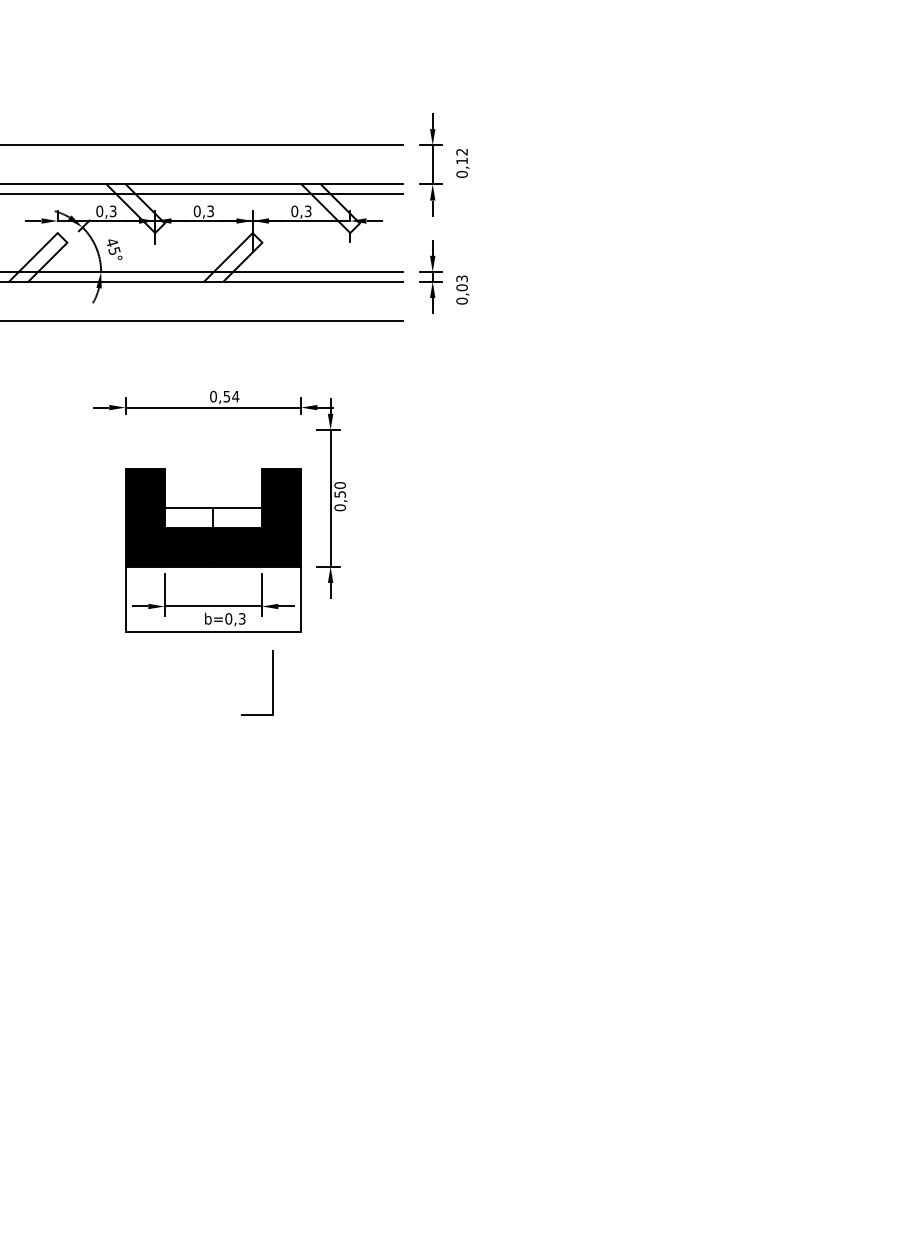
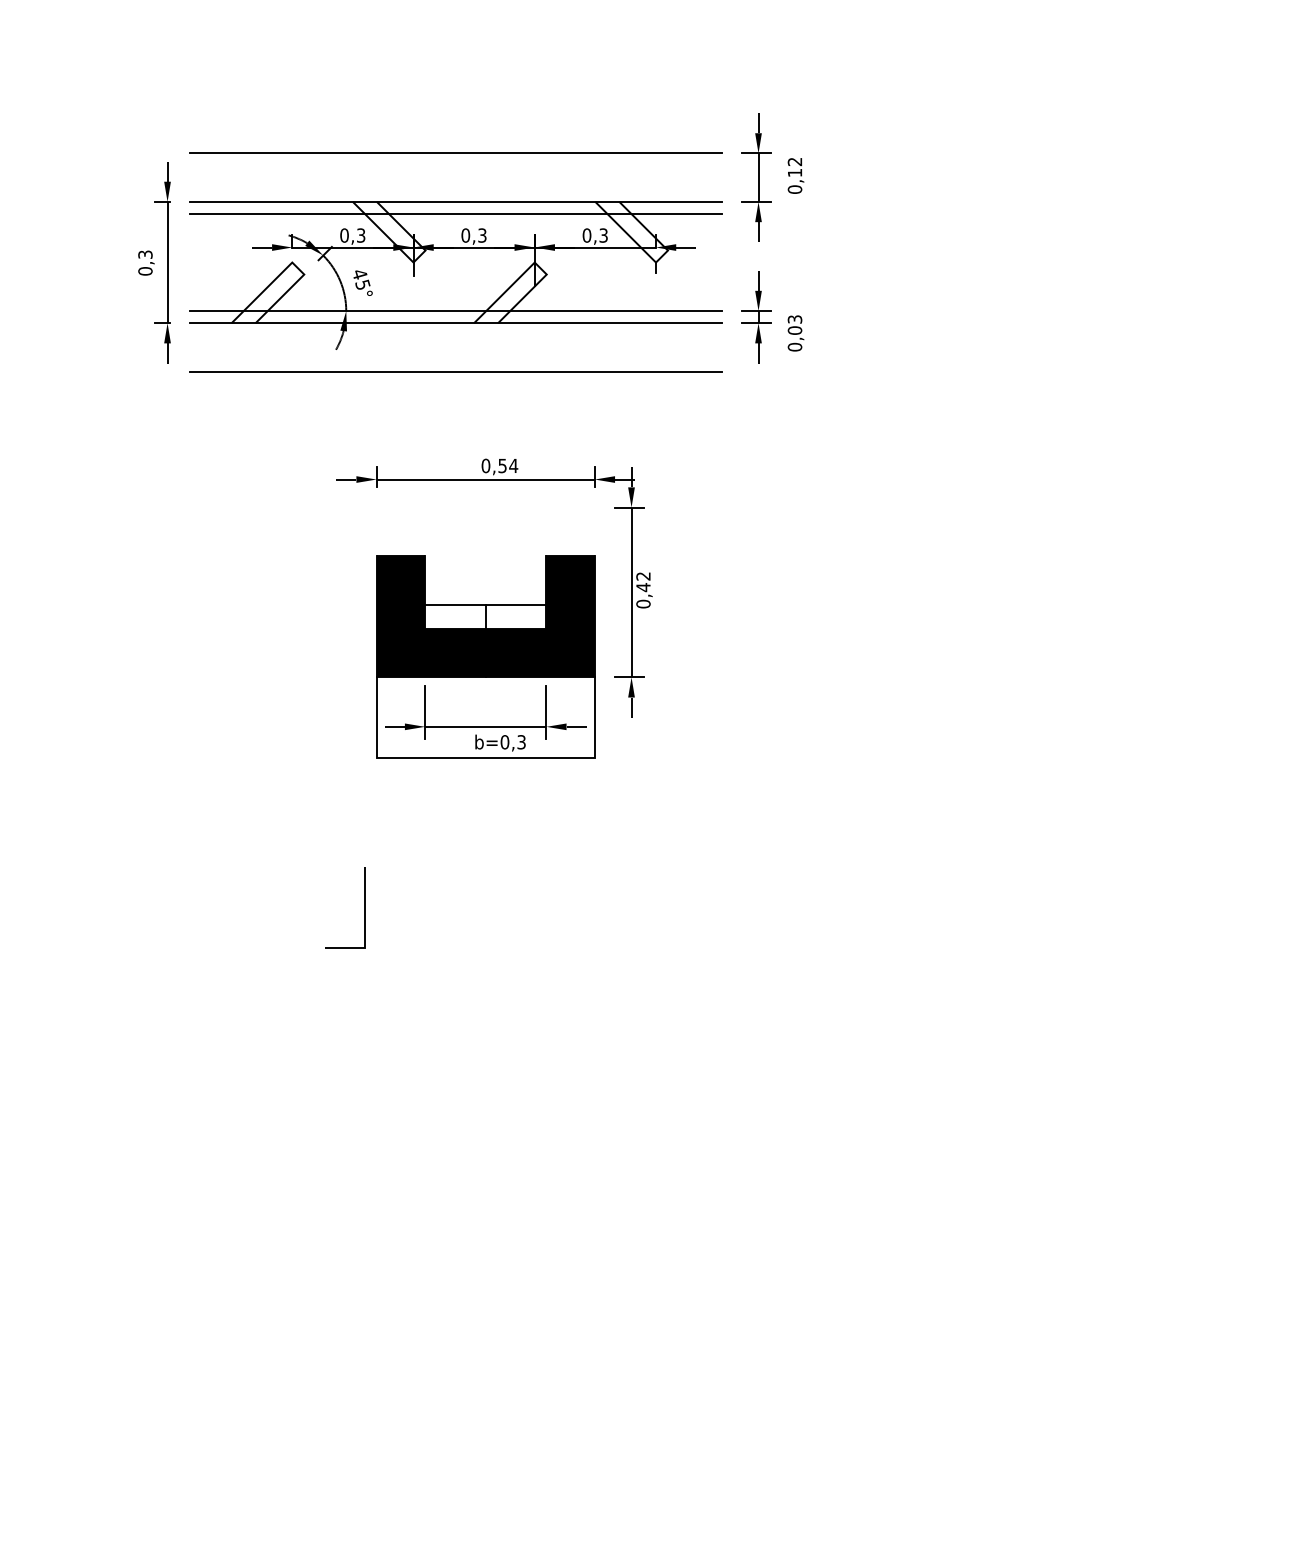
text: (340, 490) -> (643, 582), 0,50 -> 0,42
line: (272, 682) -> (364, 907), moved

